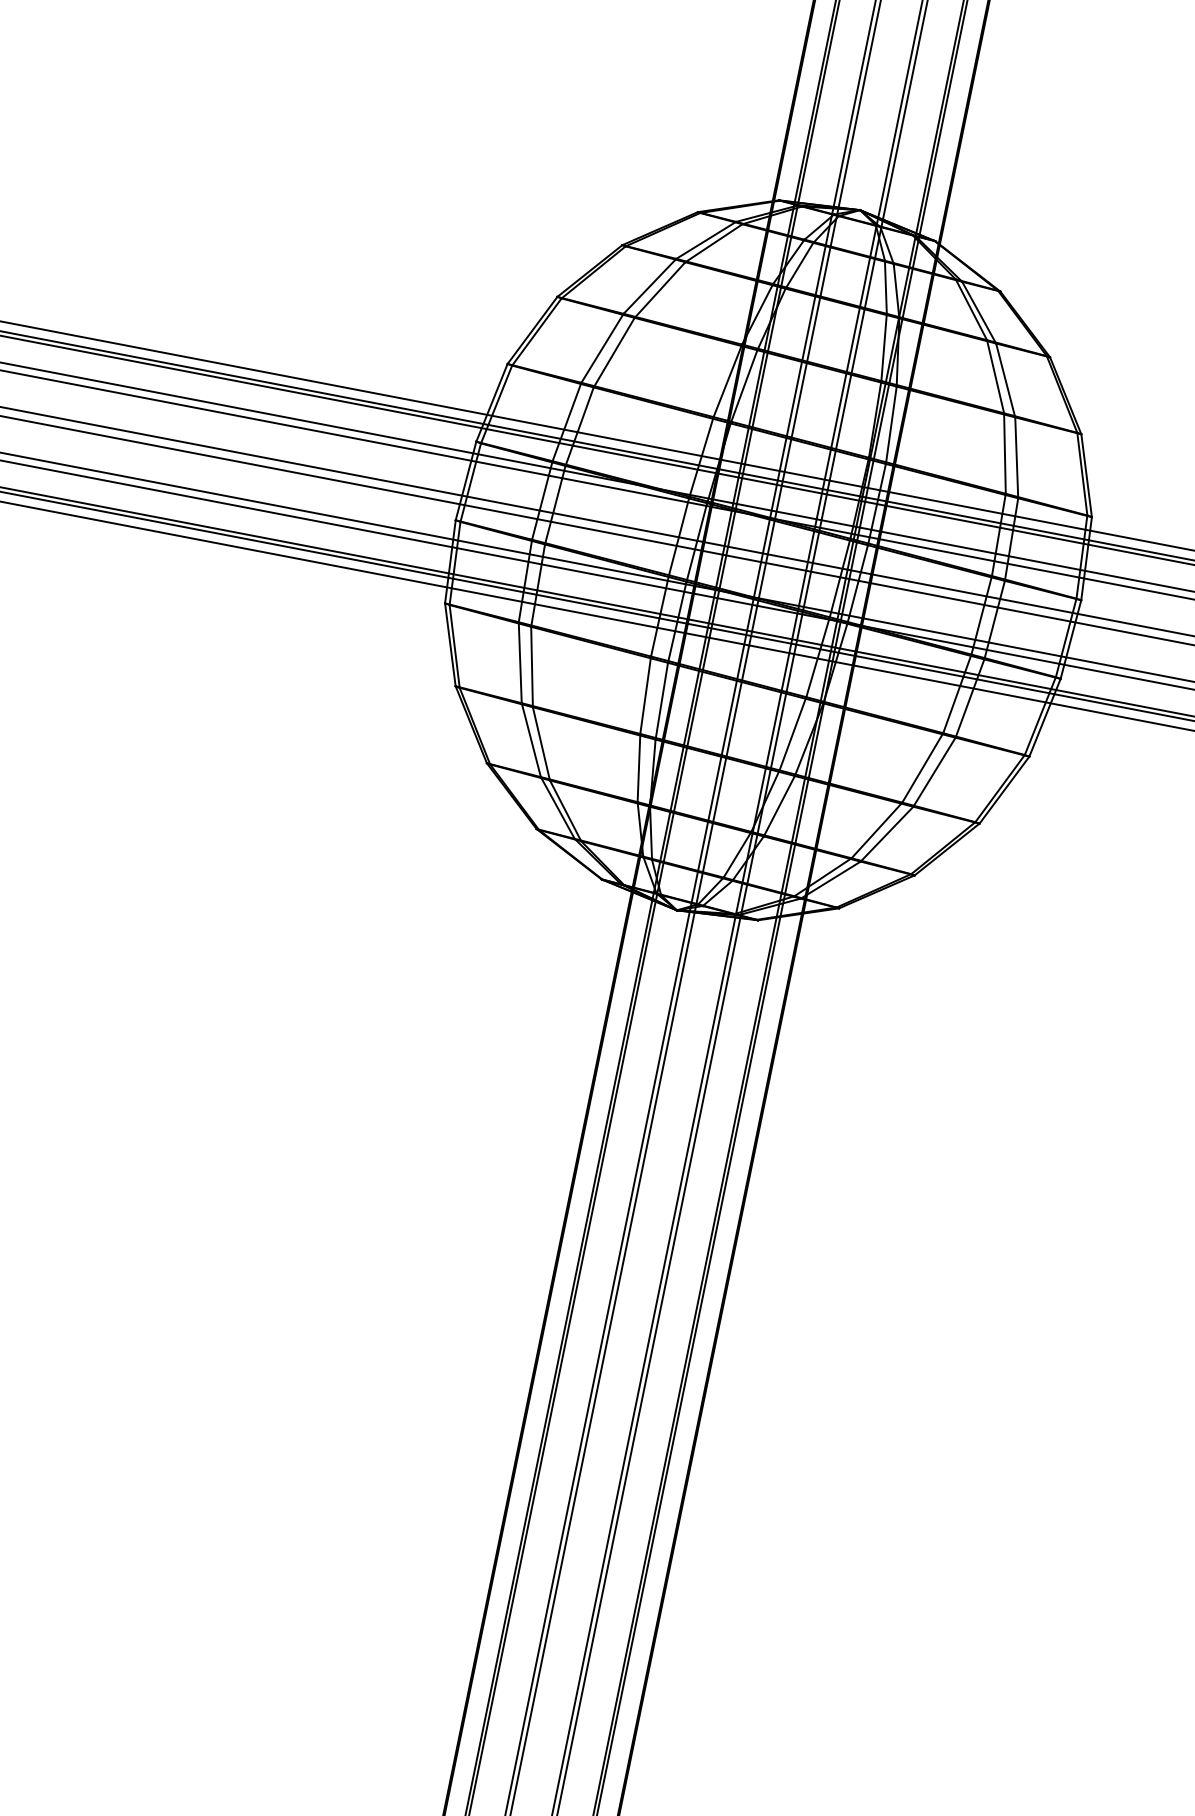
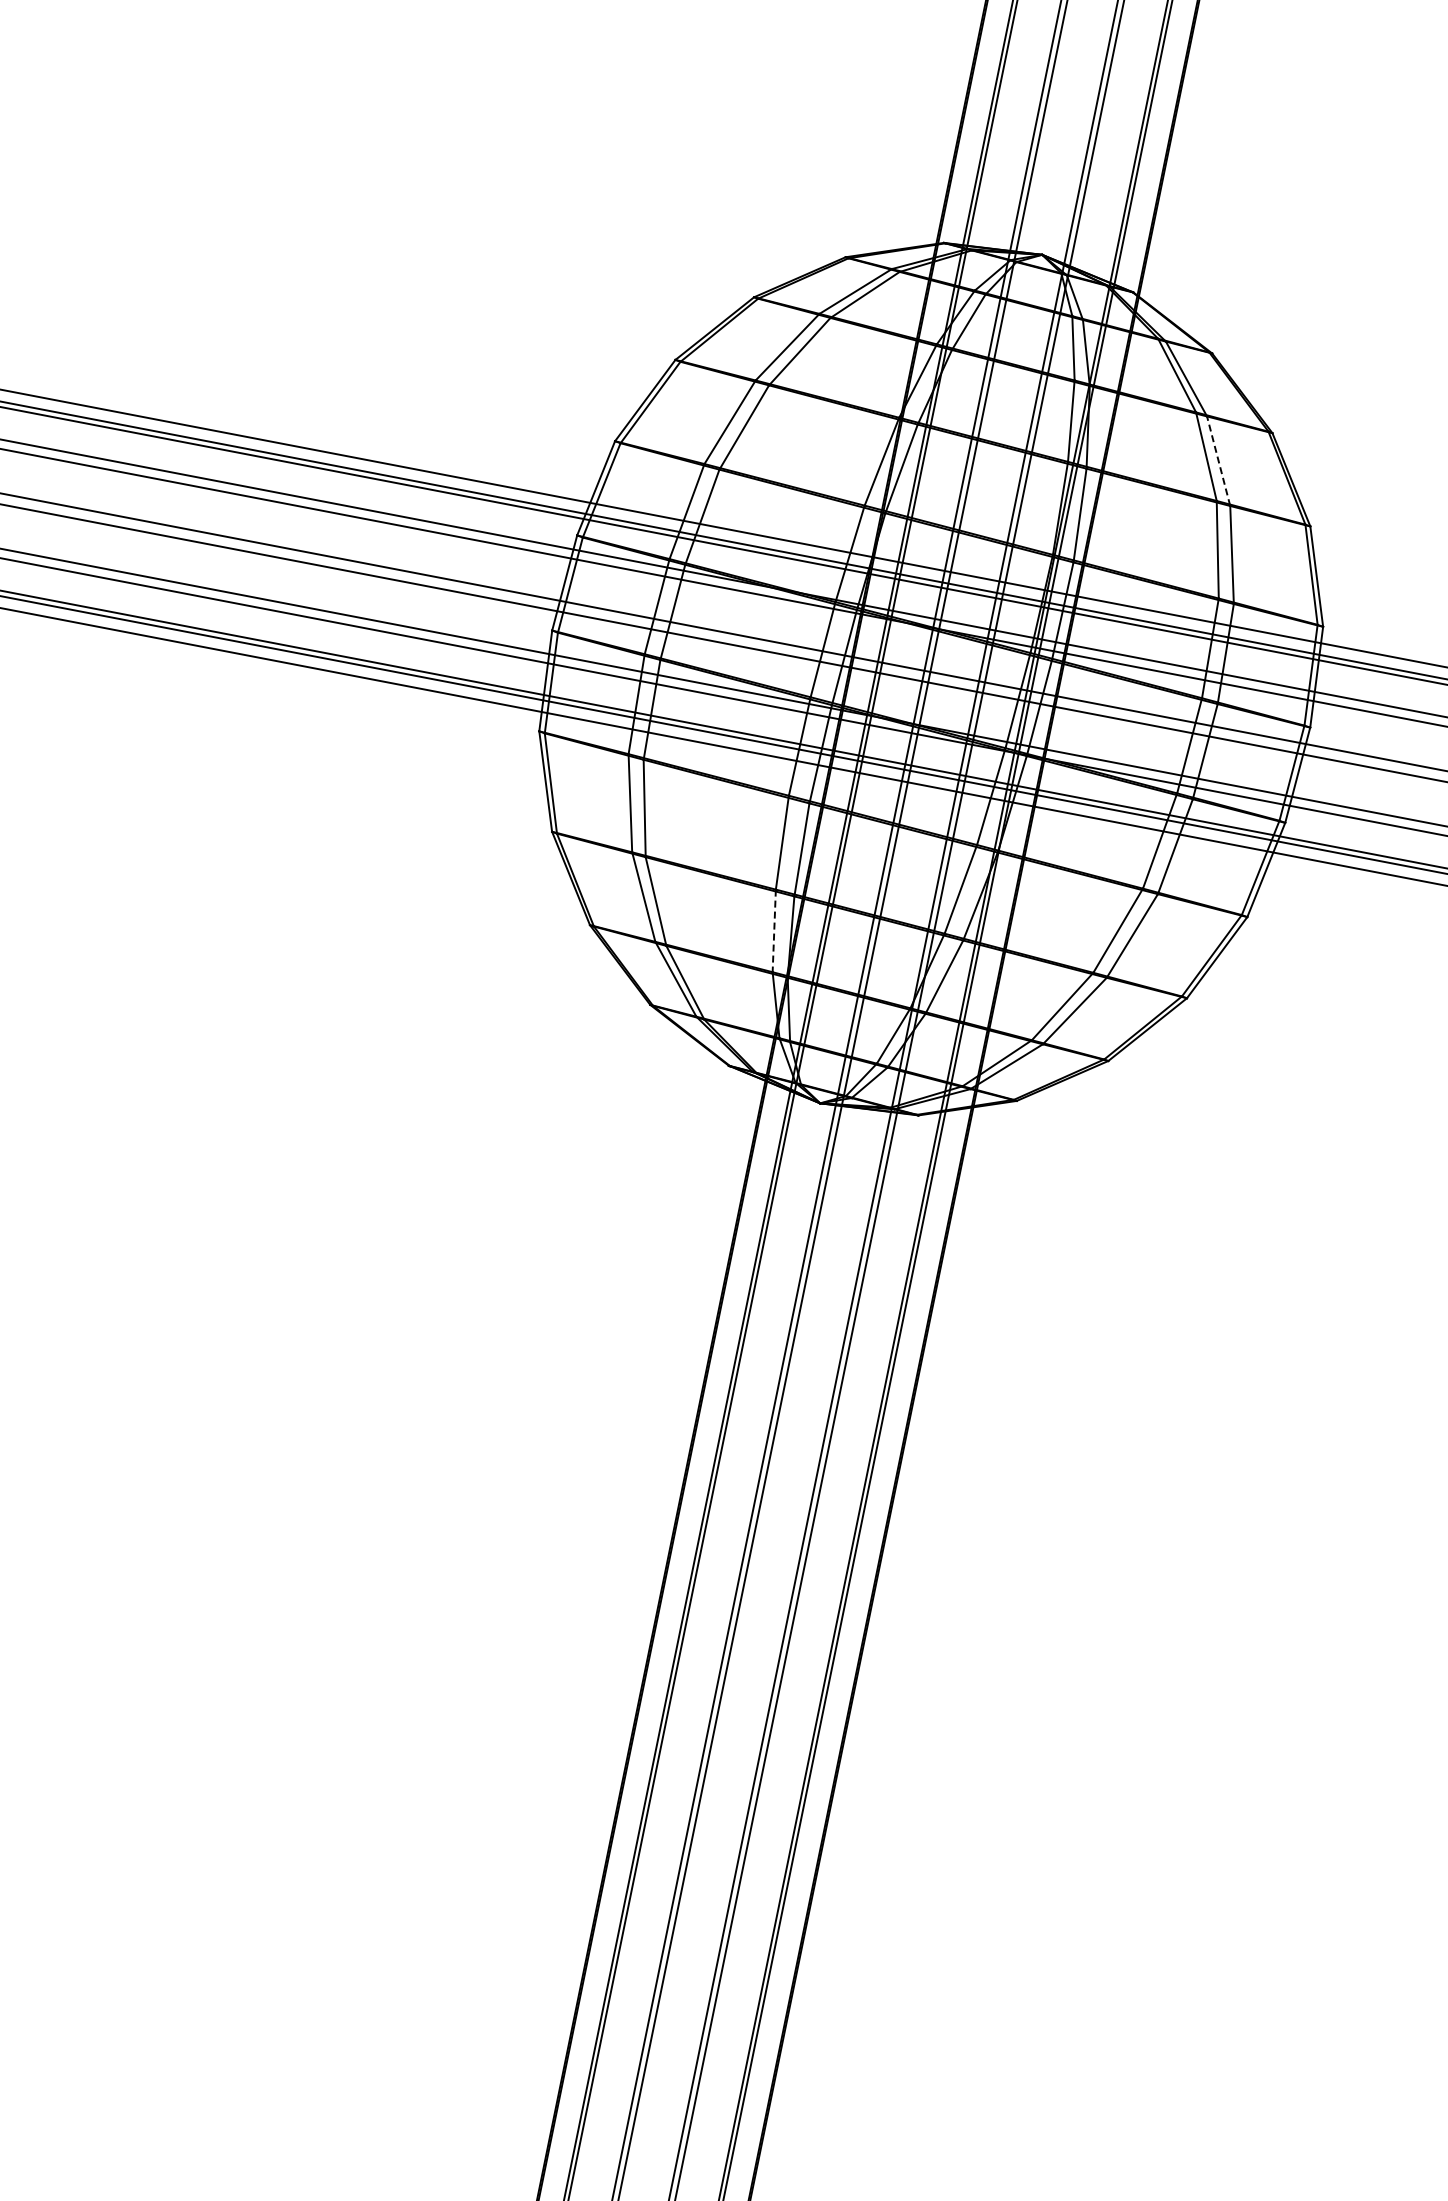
line: (1005, 379) -> (1218, 460), solid -> dashed
line: (639, 768) -> (774, 931), solid -> dashed

